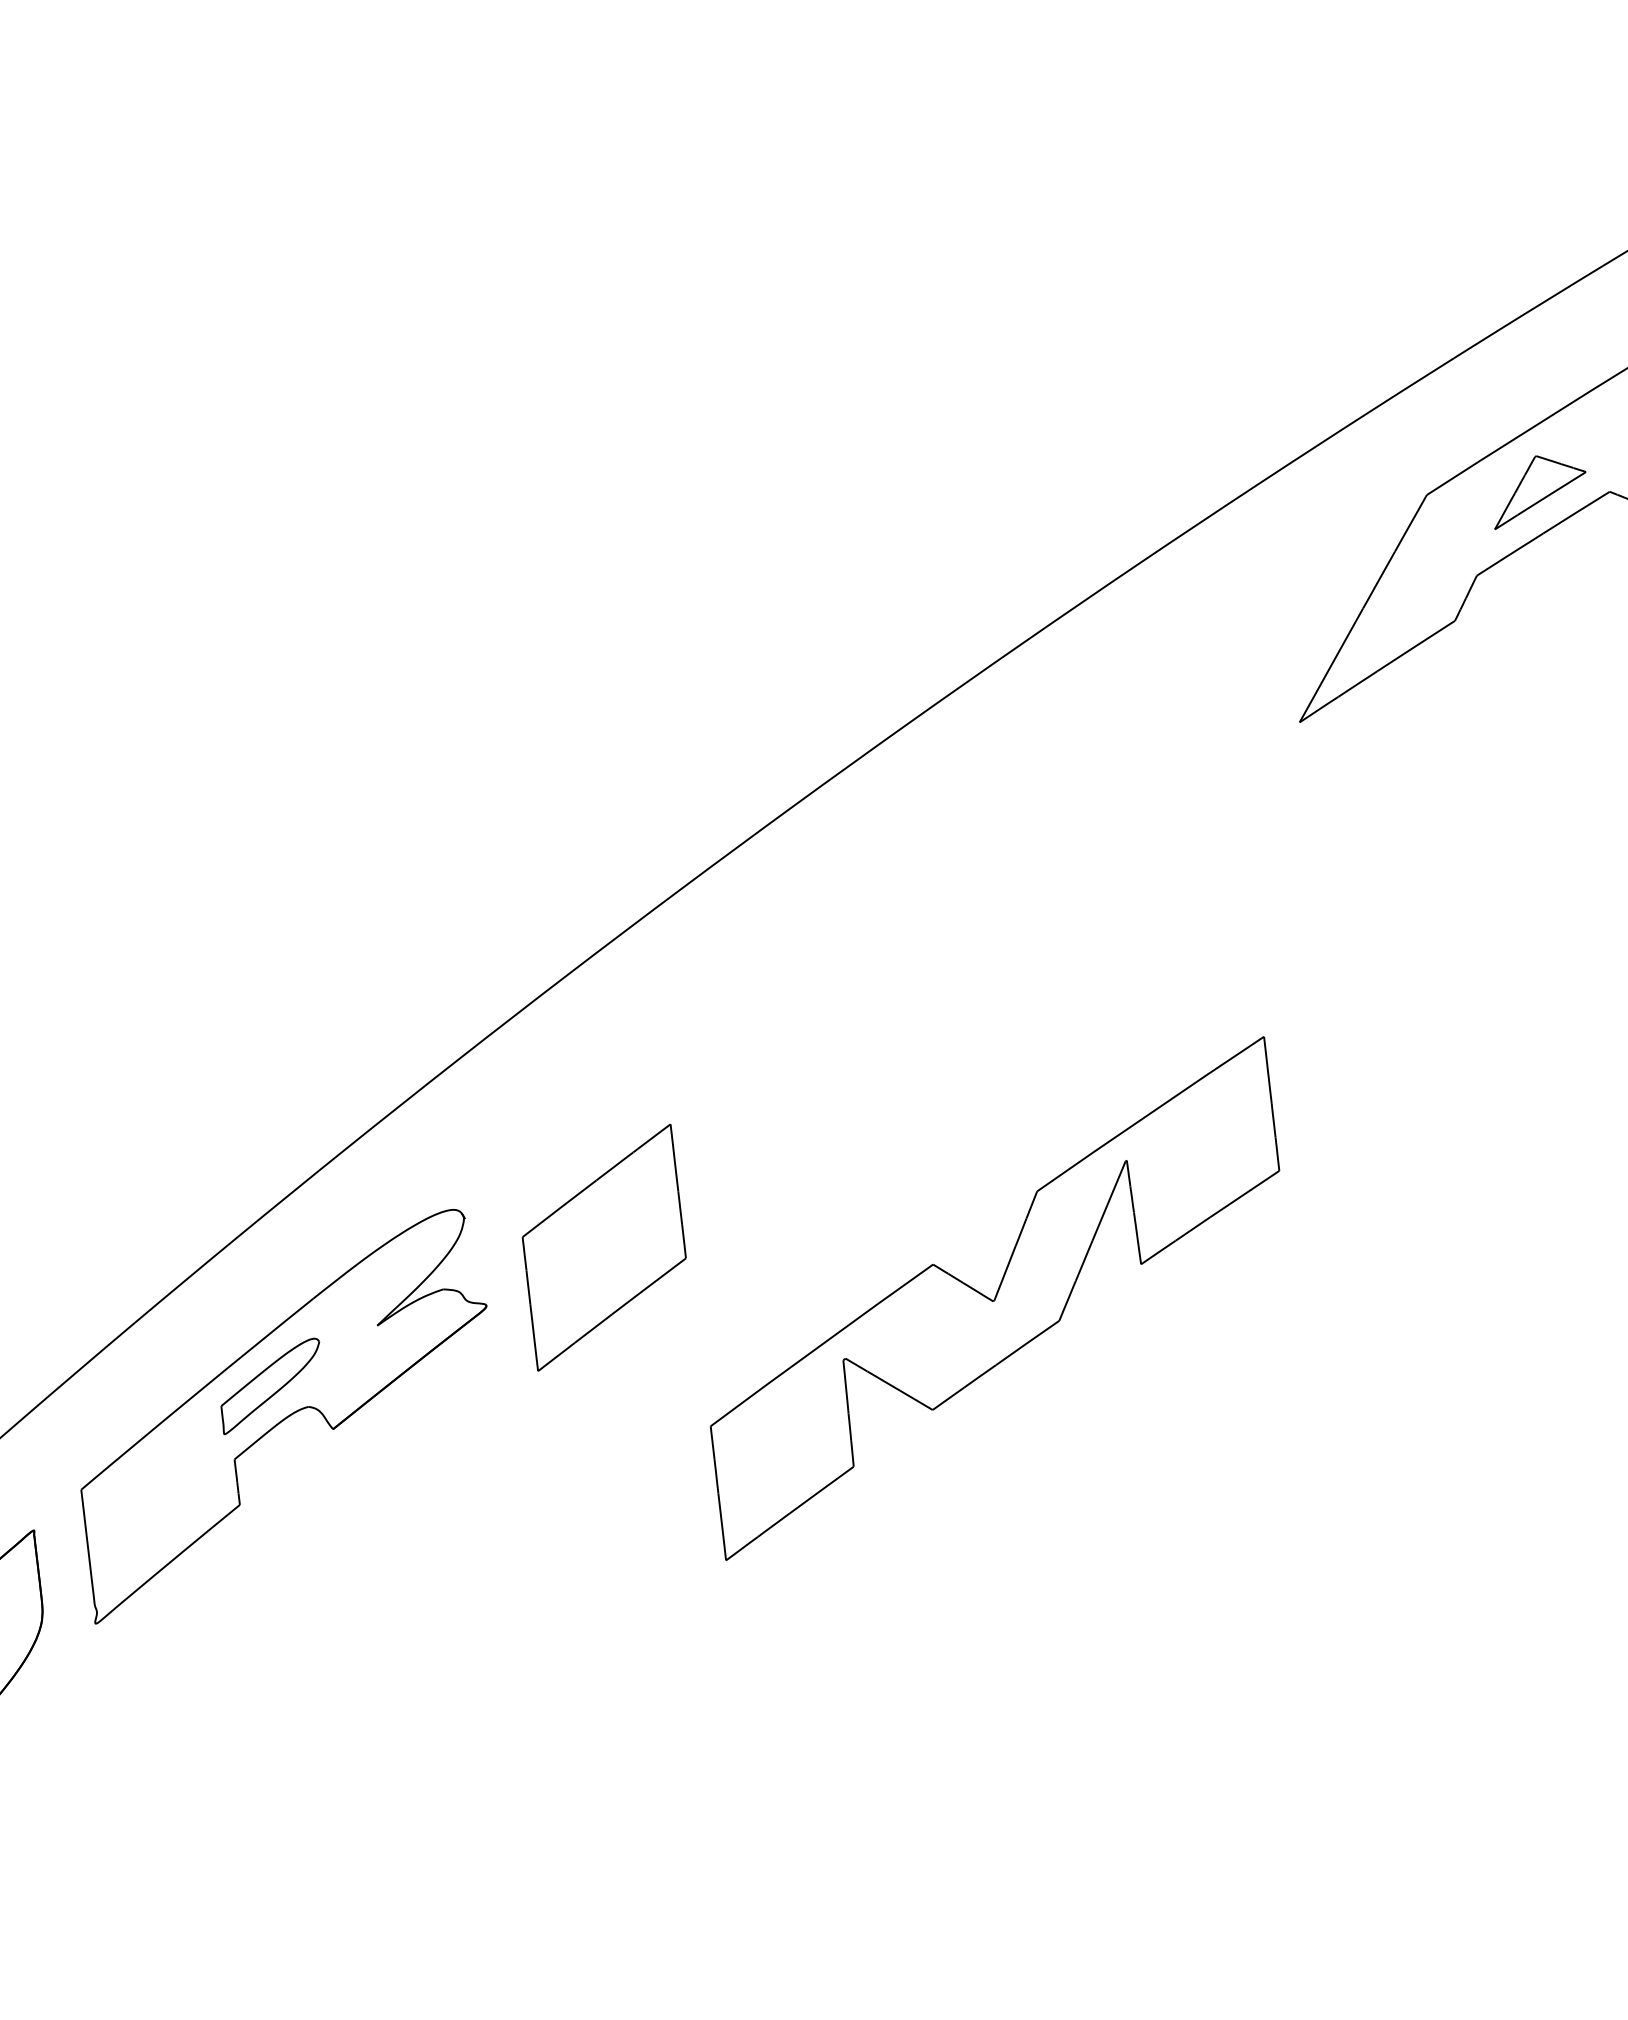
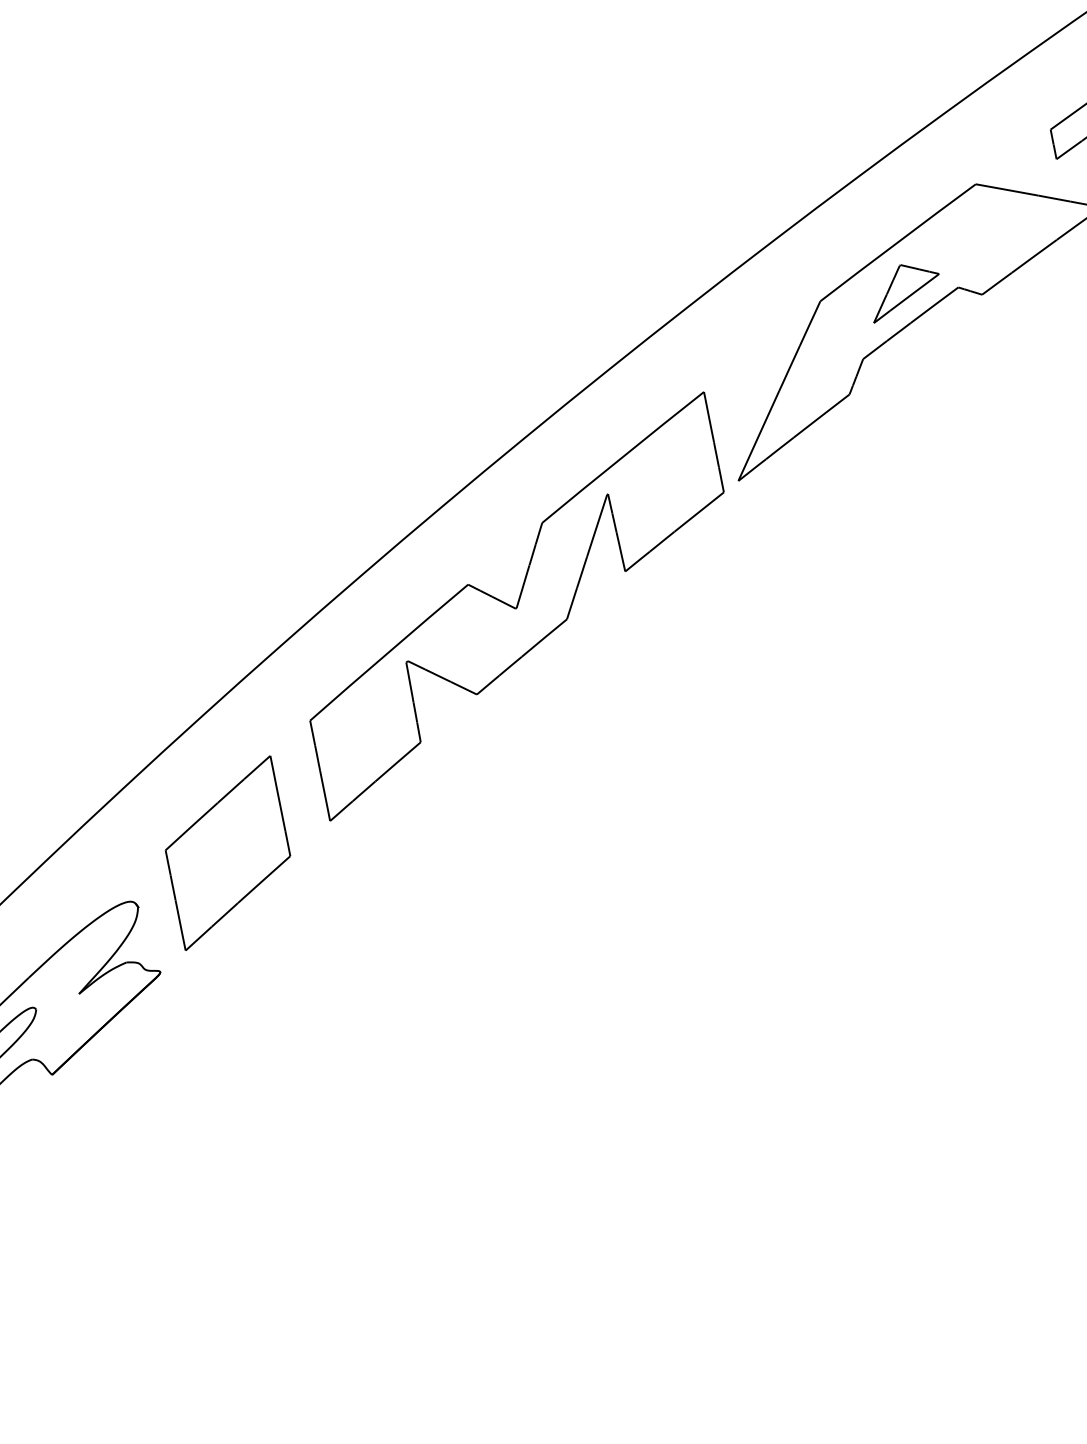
part: (603, 1247) -> (227, 853), moved
part: (994, 1298) -> (516, 606), moved

